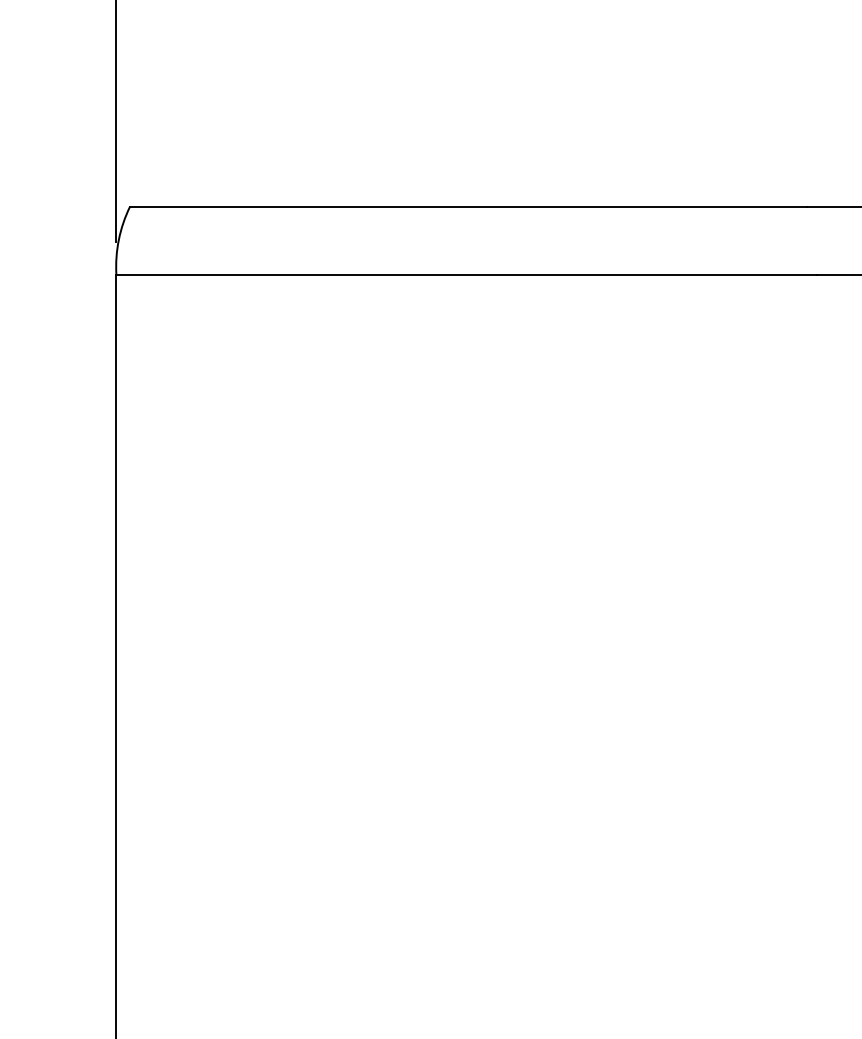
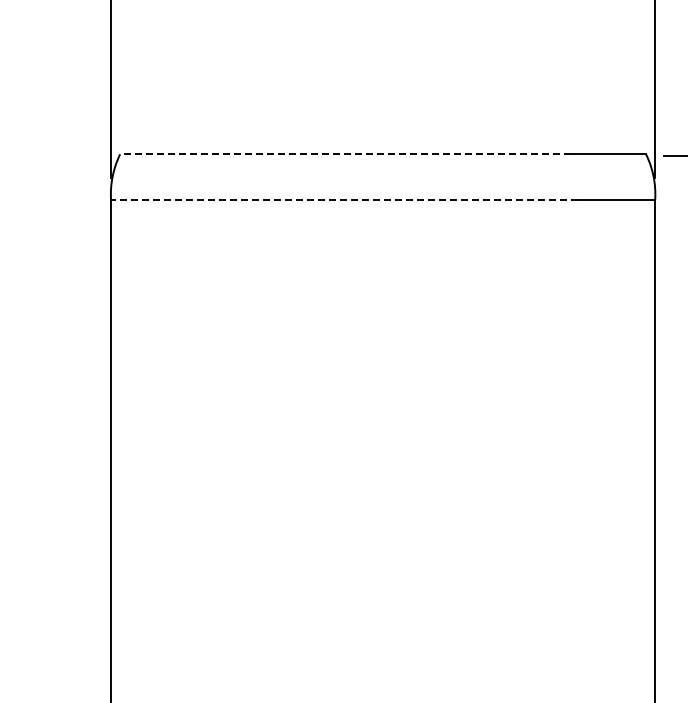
line: (468, 206) -> (345, 154), solid -> dashed
line: (466, 274) -> (344, 199), solid -> dashed

